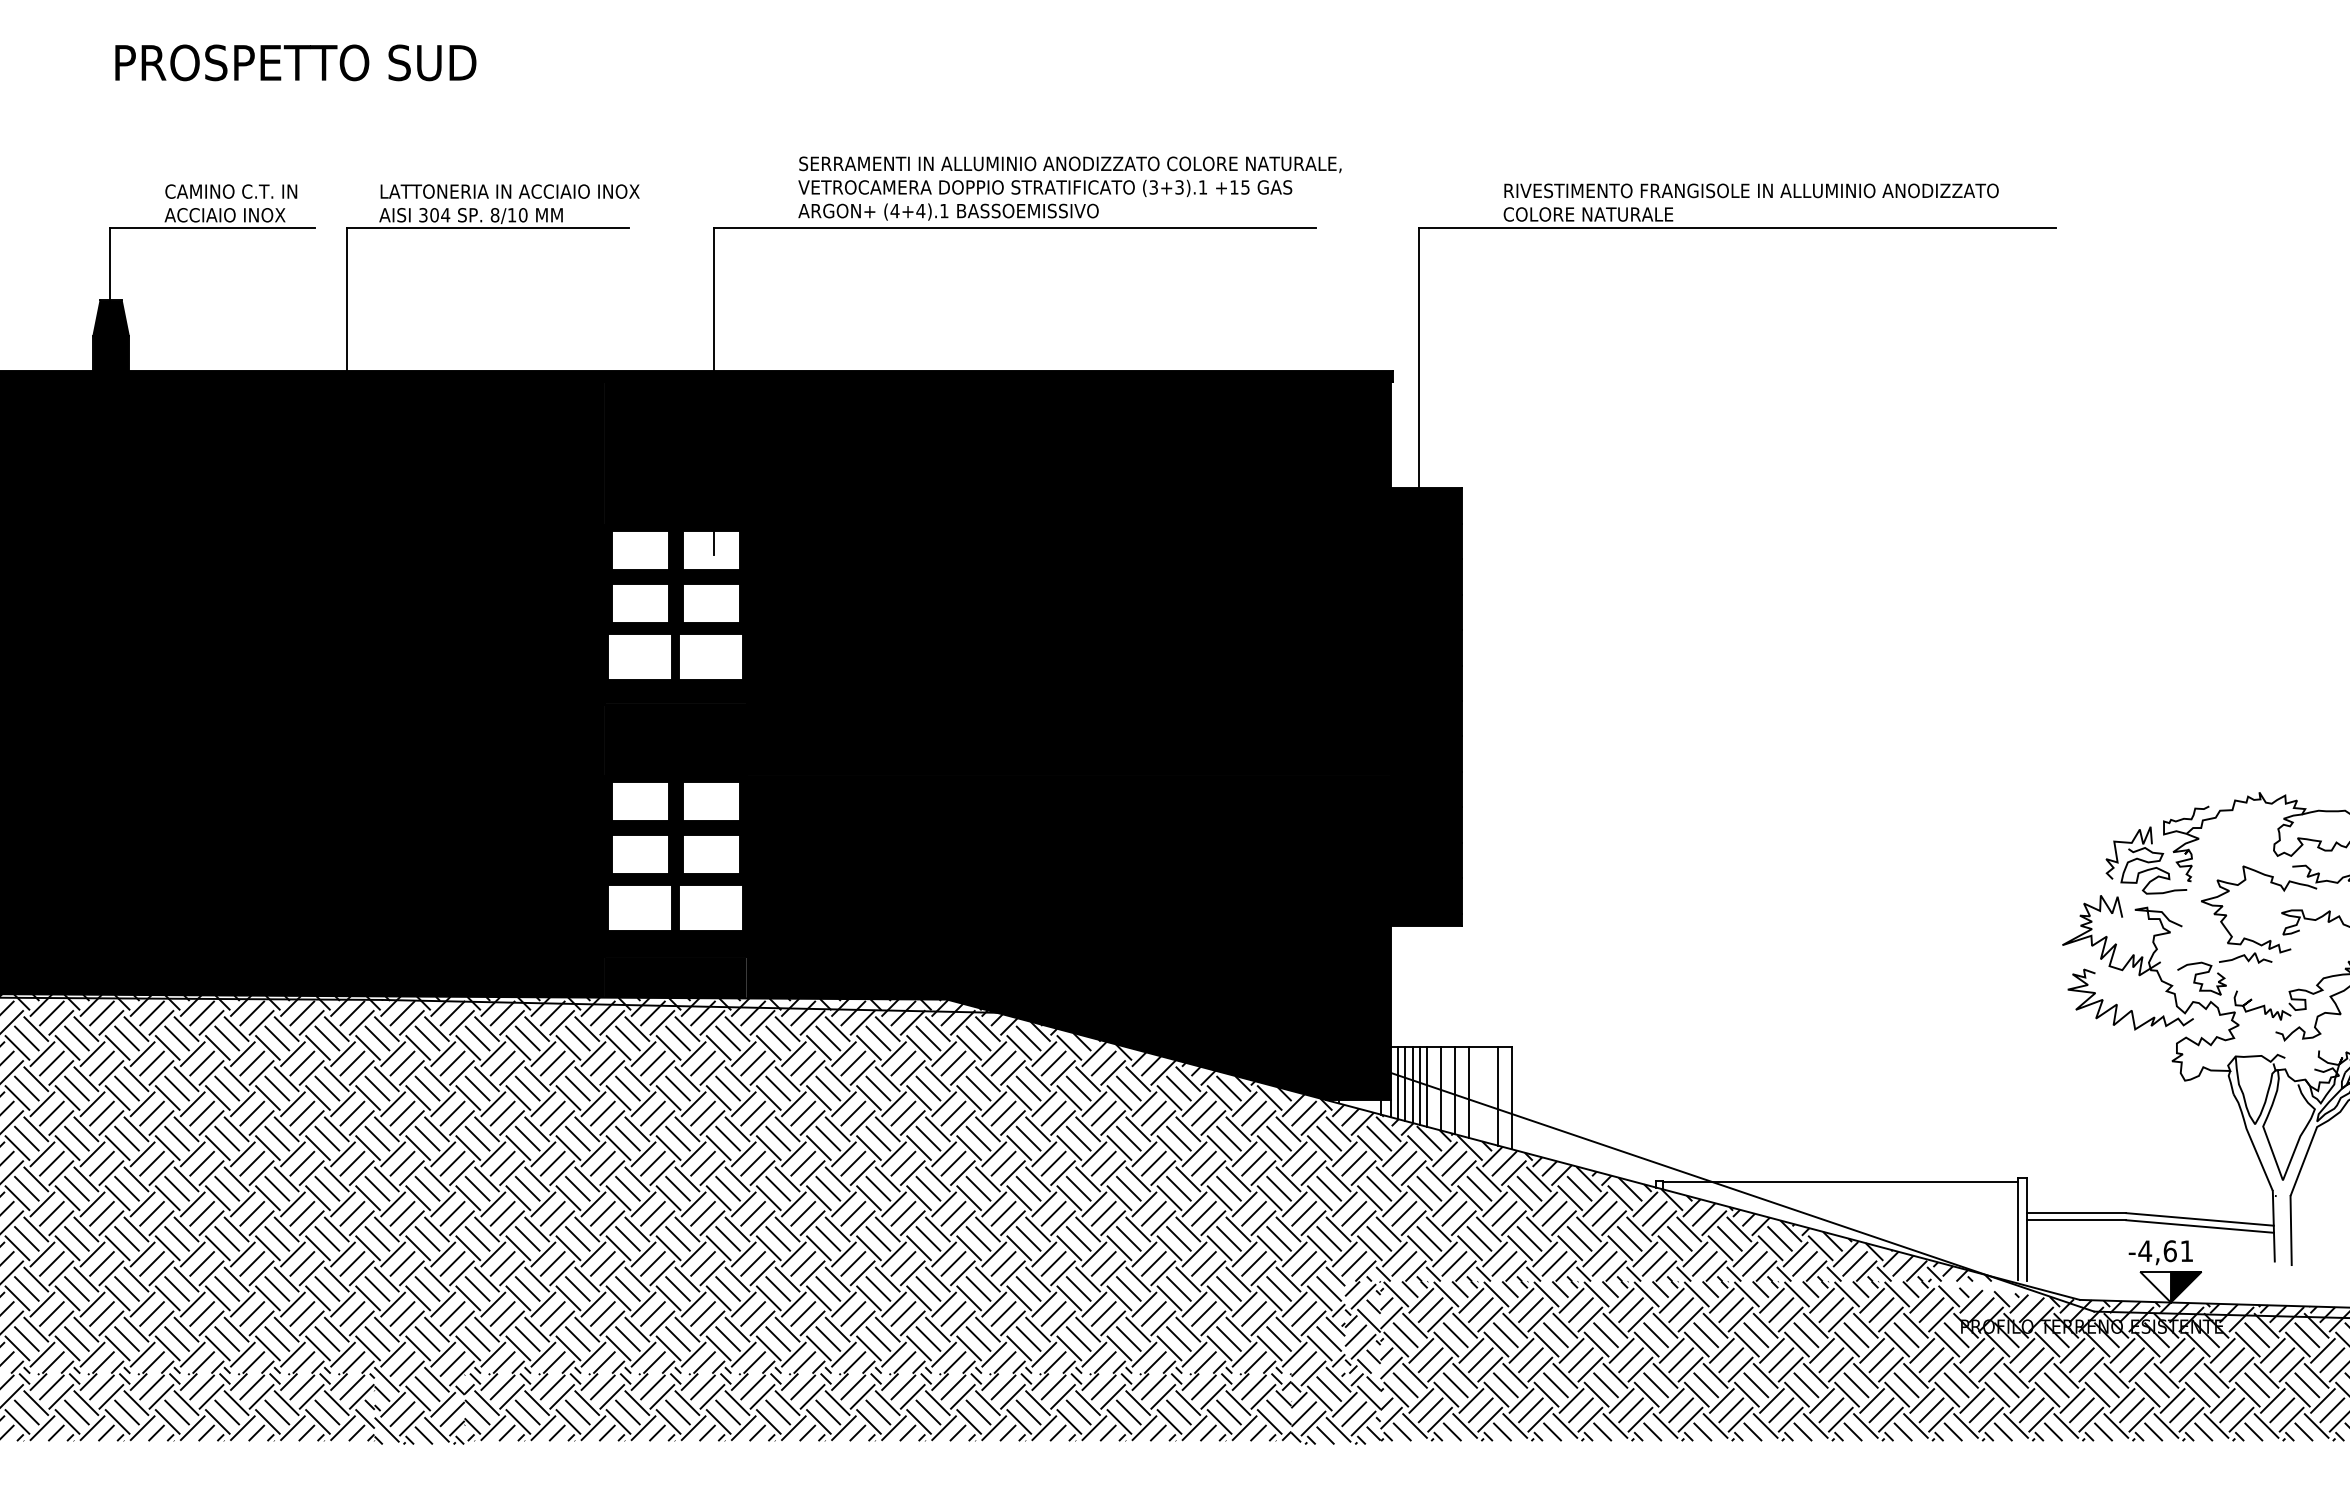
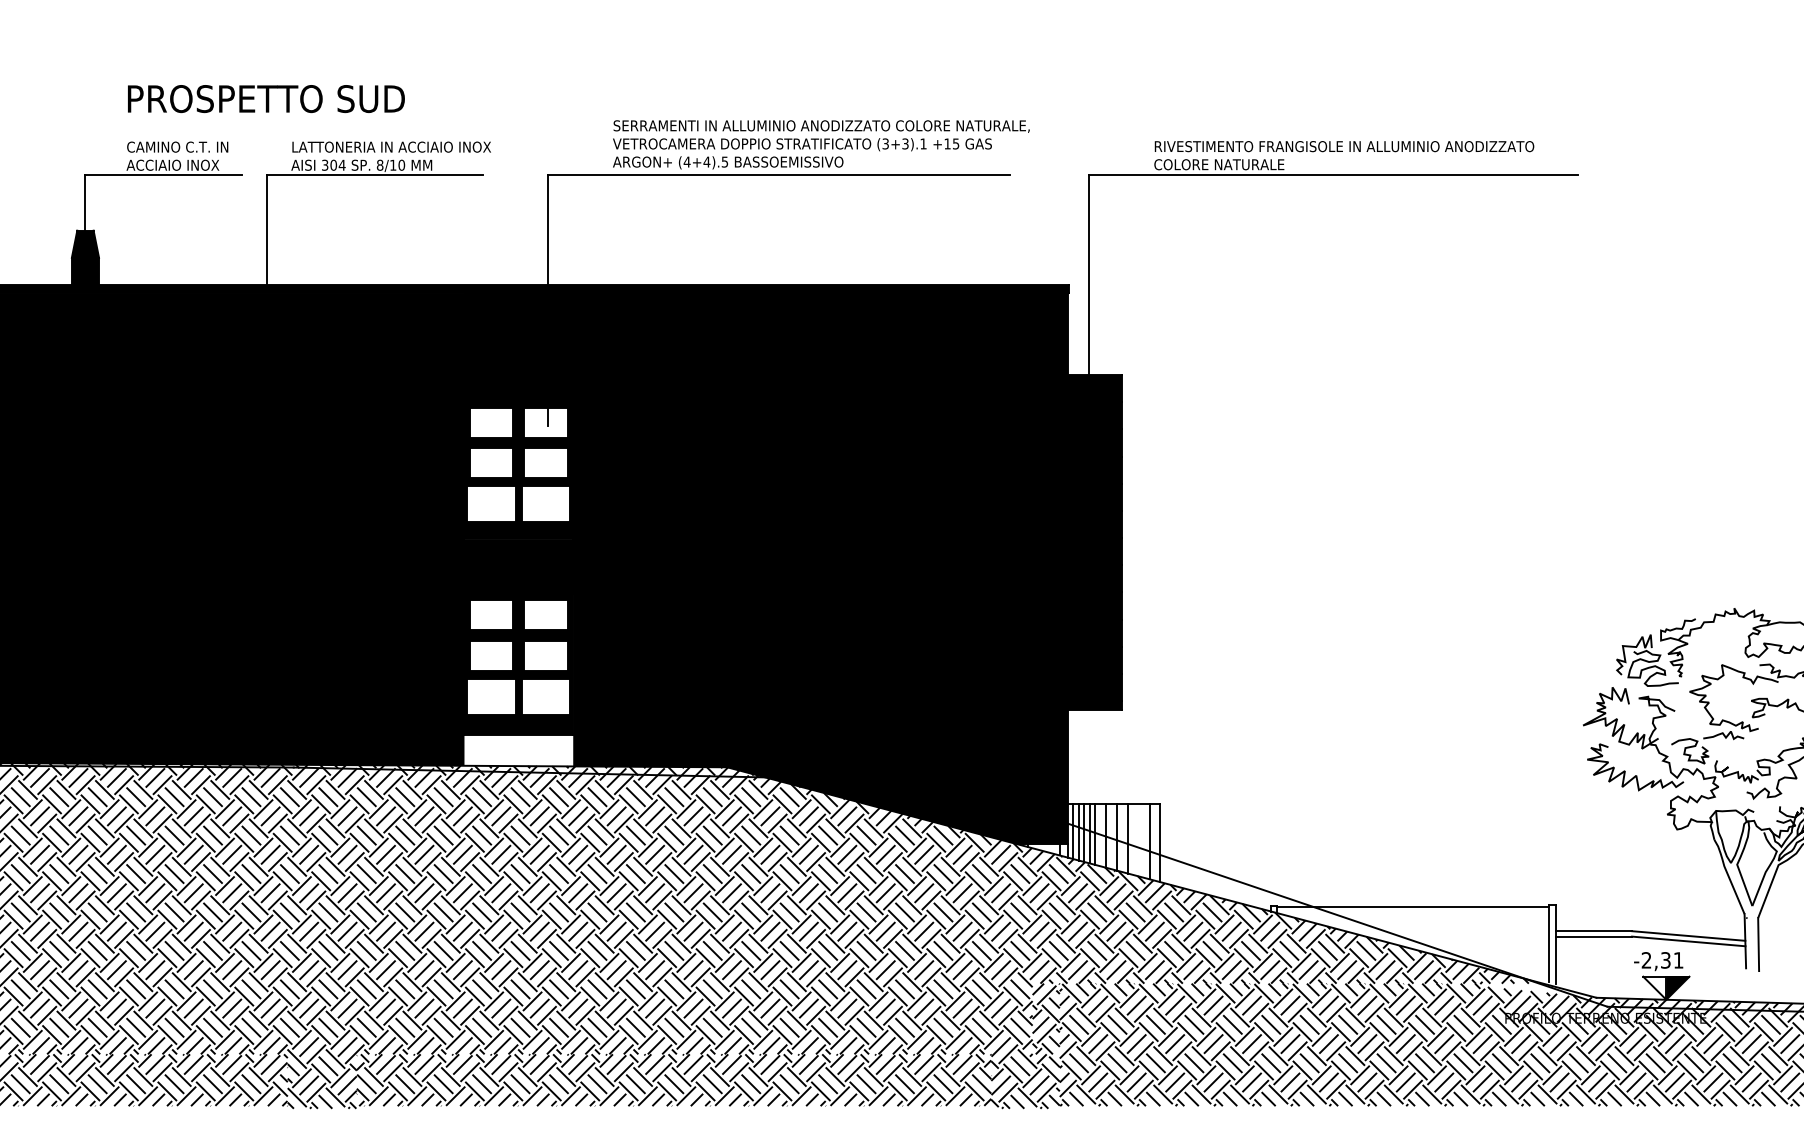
text: (295, 62) -> (266, 98), moved
text: (944, 211) -> (725, 162), (4+4).1 -> (4+4).5
fill: (675, 977) -> (518, 750), removed
text: (2157, 1251) -> (1656, 960), -4,61 -> -2,31

